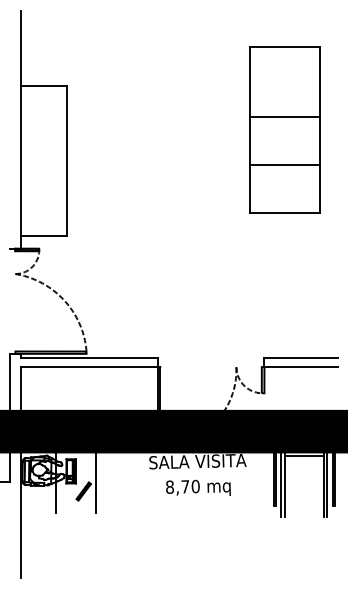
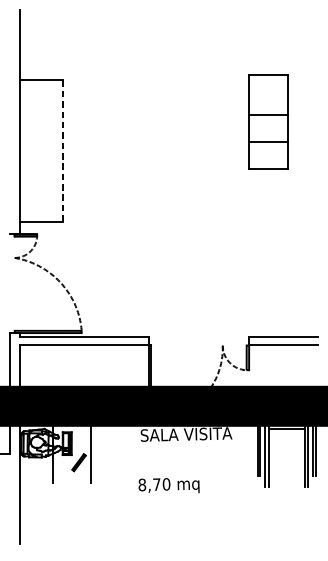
part: (284, 129) -> (268, 121), size x0.6
line: (66, 161) -> (62, 152), solid -> dashed
text: (198, 487) -> (169, 485), moved

